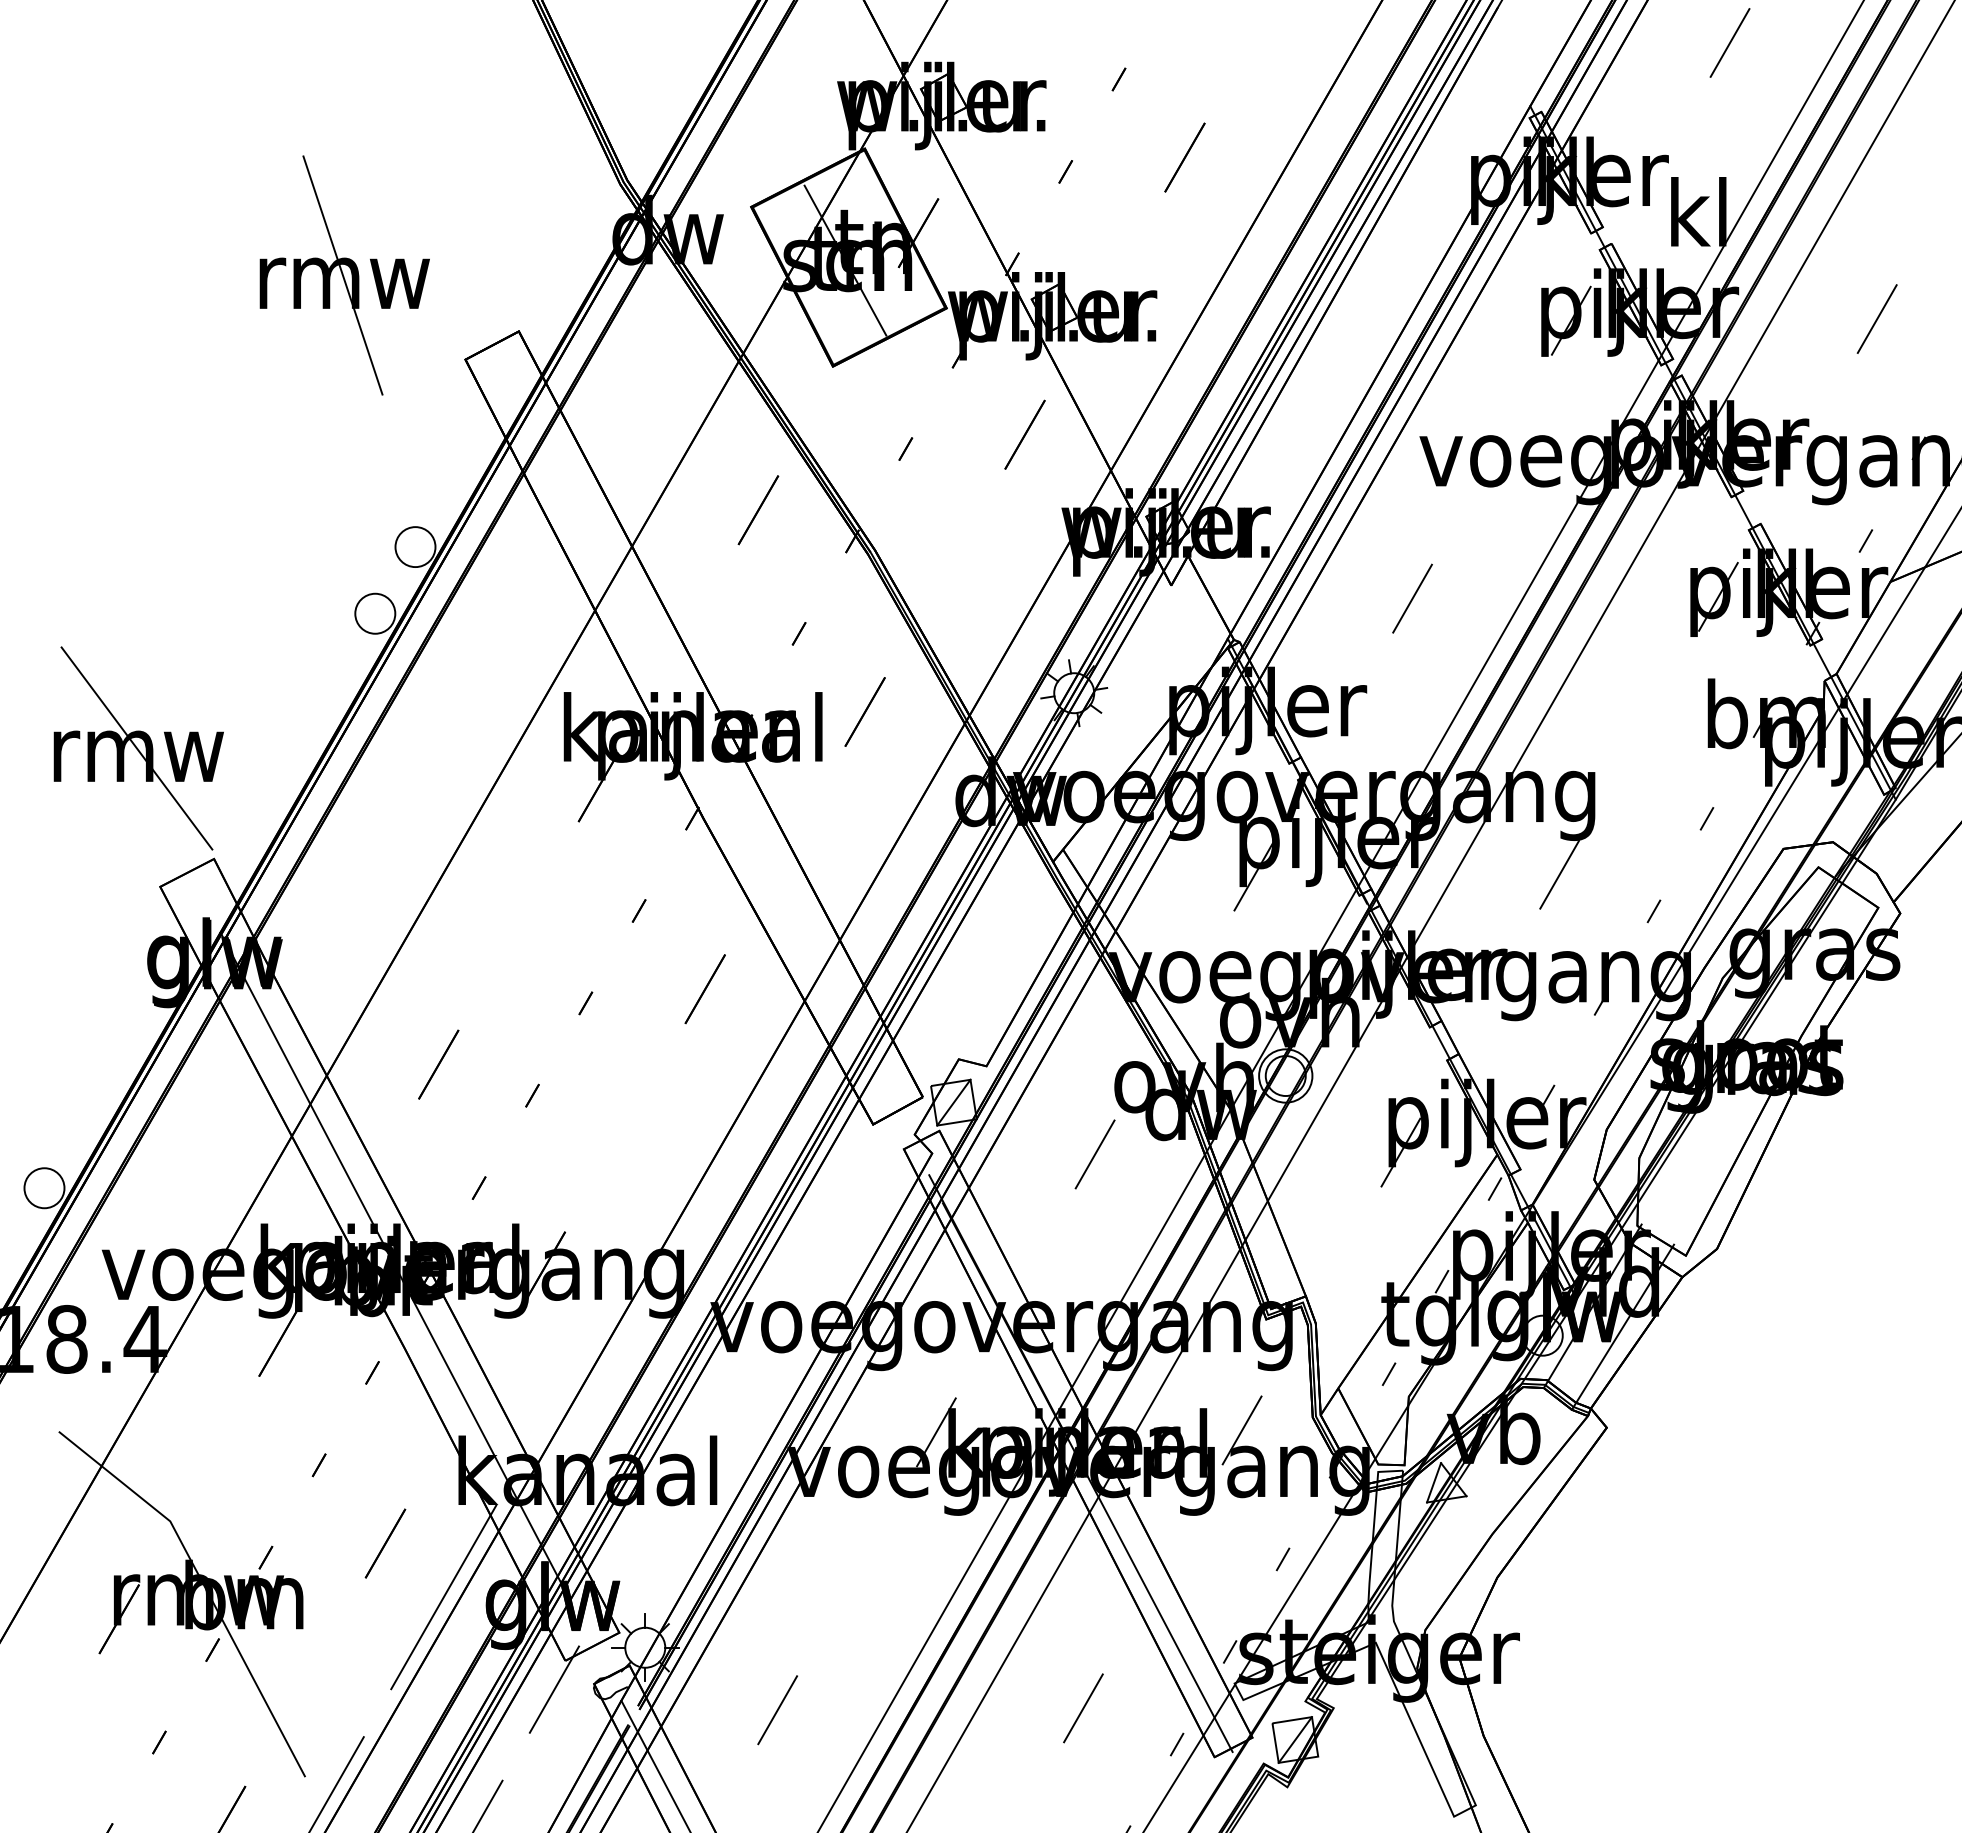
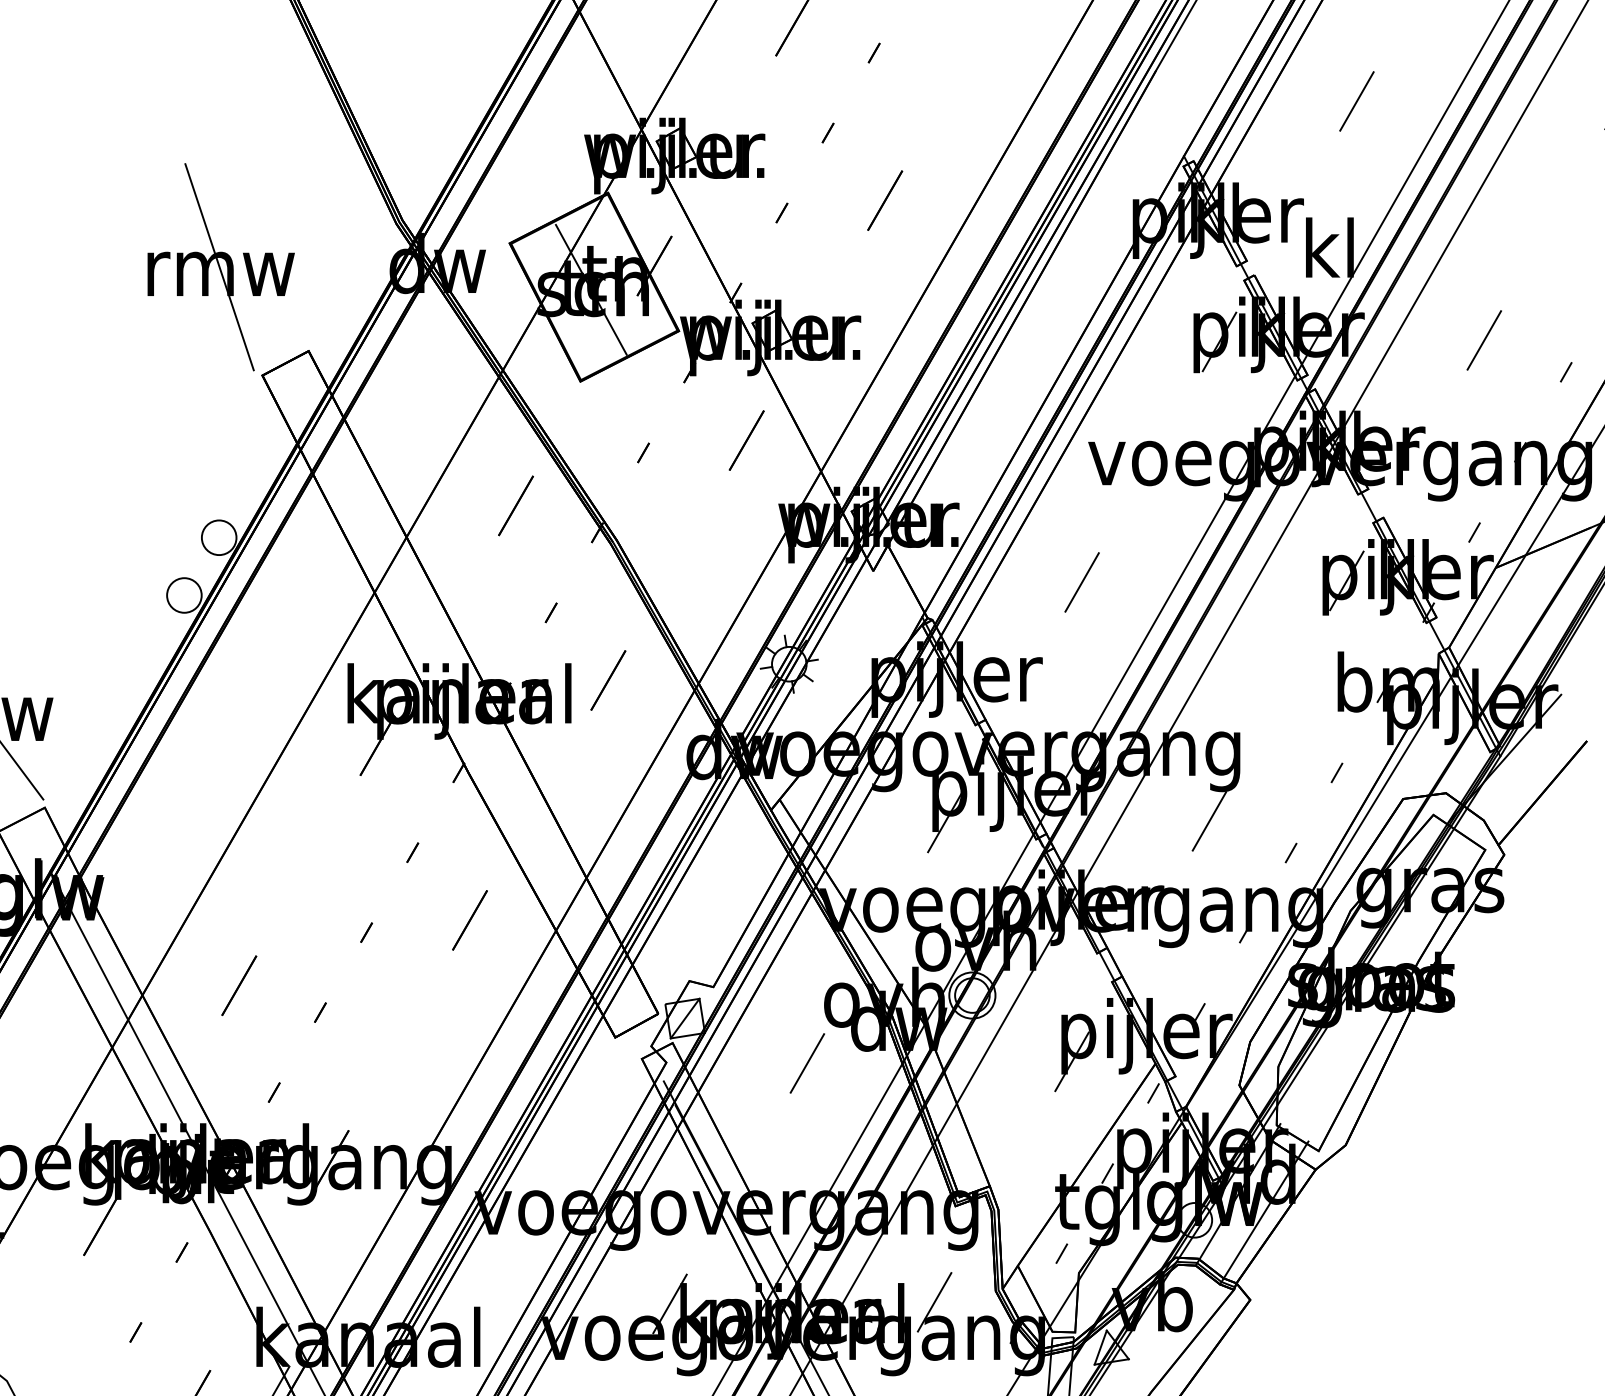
part: (344, 275) -> (220, 267), moved

